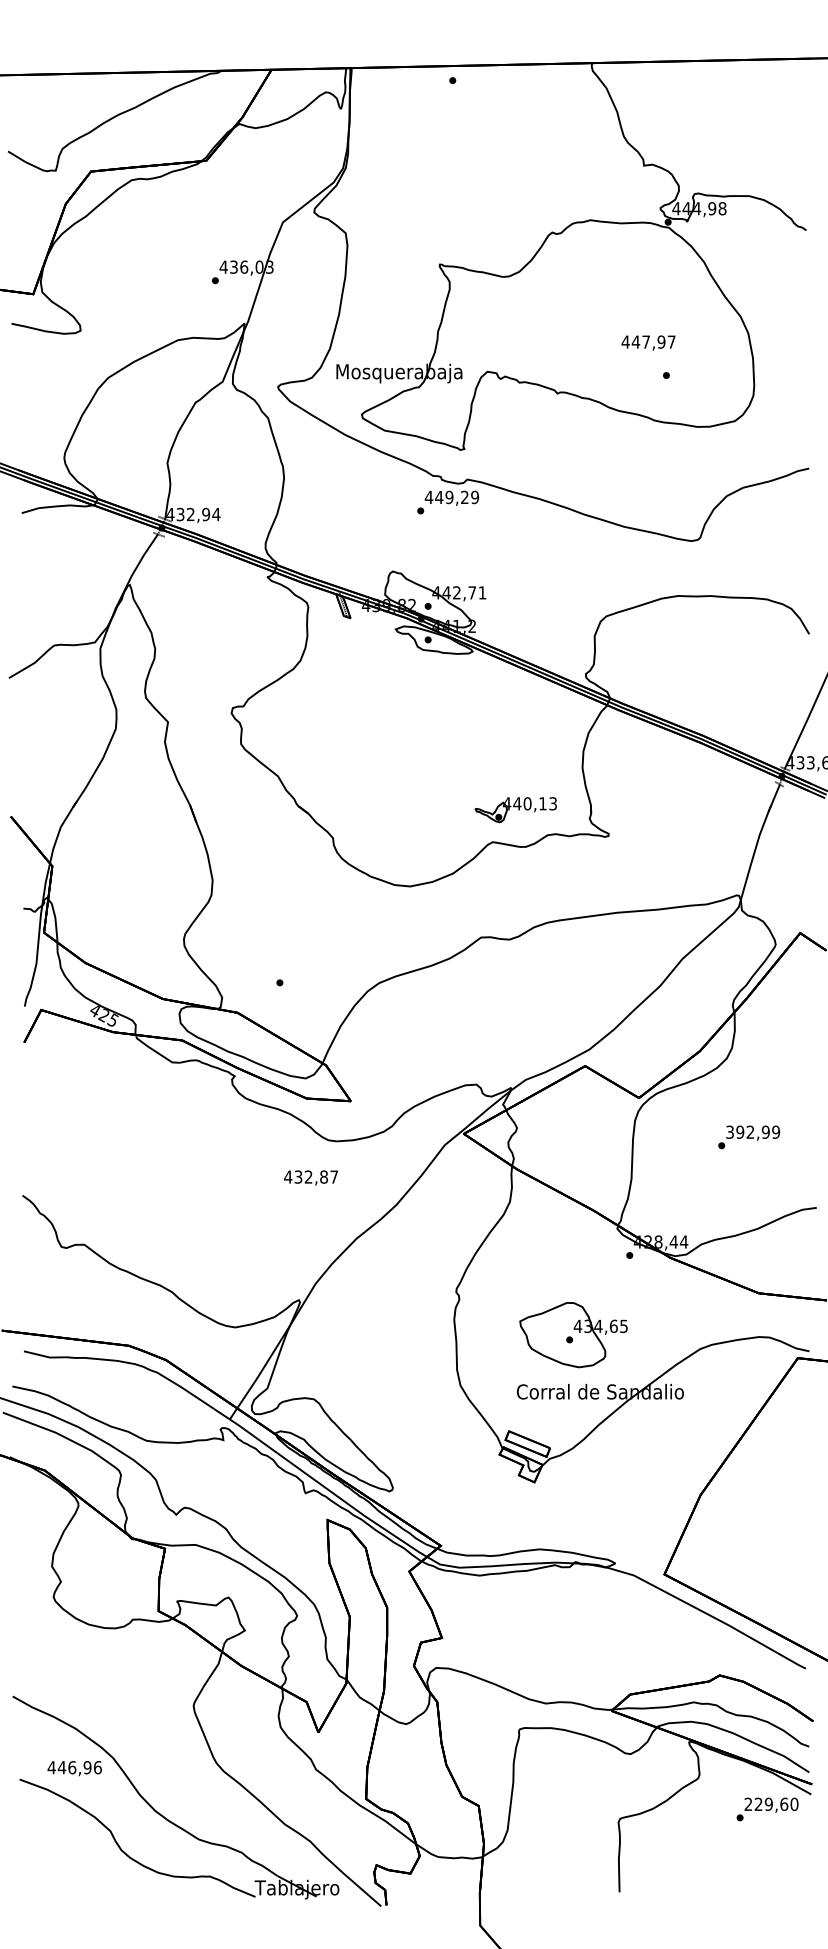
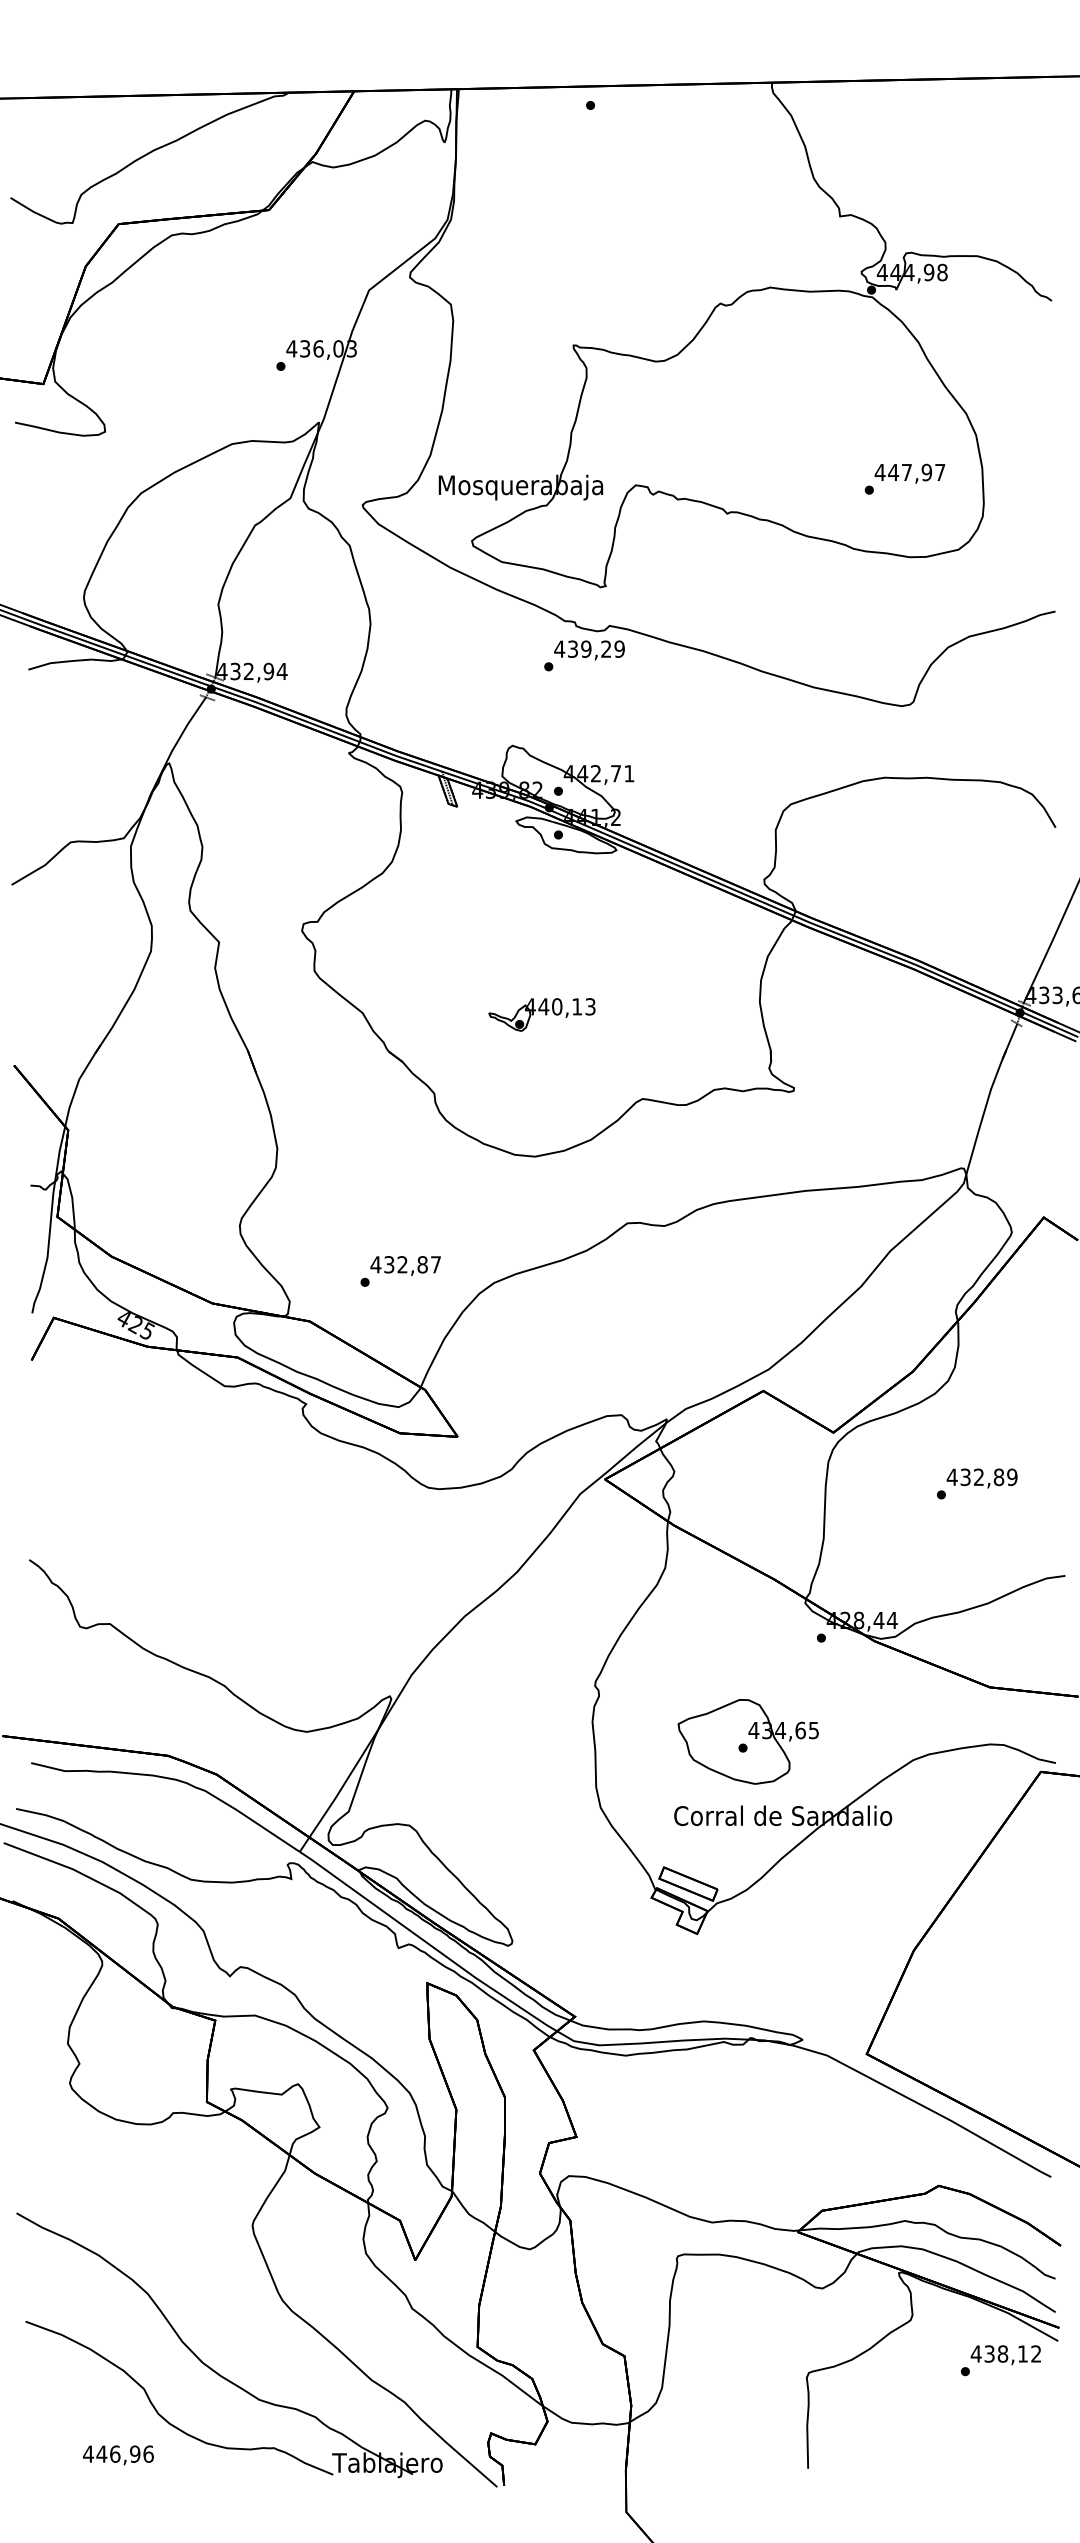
text: (648, 342) -> (909, 473), moved
text: (438, 496) -> (572, 648), 449,29 -> 439,29
part: (515, 809) -> (541, 1014), moved
text: (747, 1132) -> (975, 1477), 392,99 -> 432,89
text: (310, 1177) -> (405, 1265), moved
text: (74, 1768) -> (118, 2455), moved
text: (770, 1803) -> (1005, 2353), 229,60 -> 438,12

